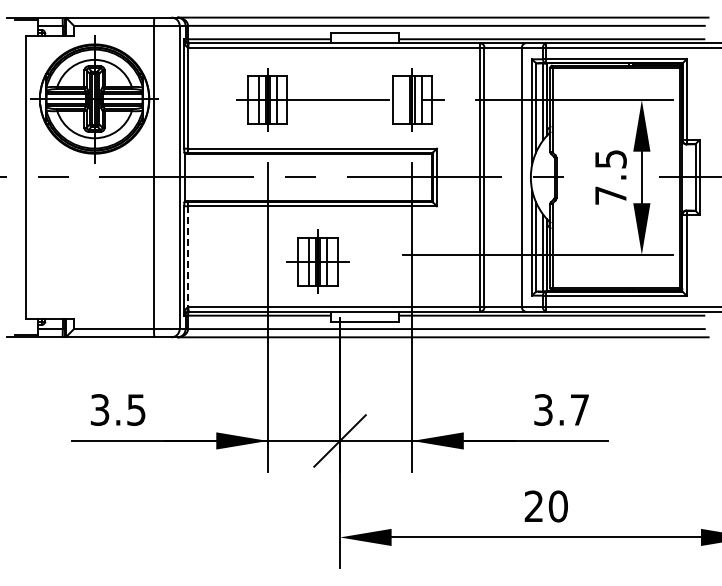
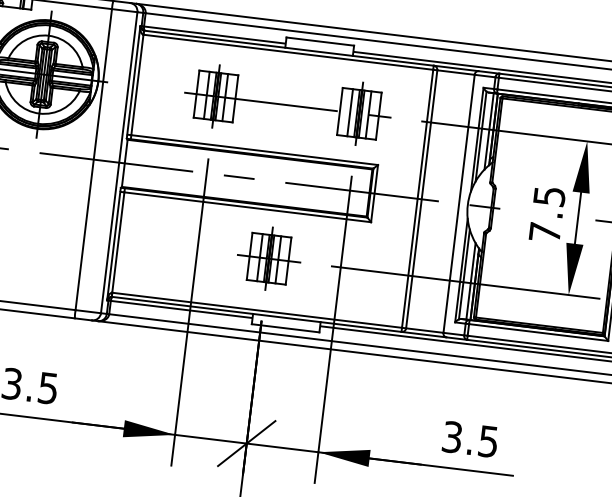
line: (402, 99) -> (349, 112), added
line: (188, 256) -> (118, 242), dashed -> solid
part: (317, 261) -> (268, 258), moved
text: (579, 409) -> (488, 441), 3.7 -> 3.5

